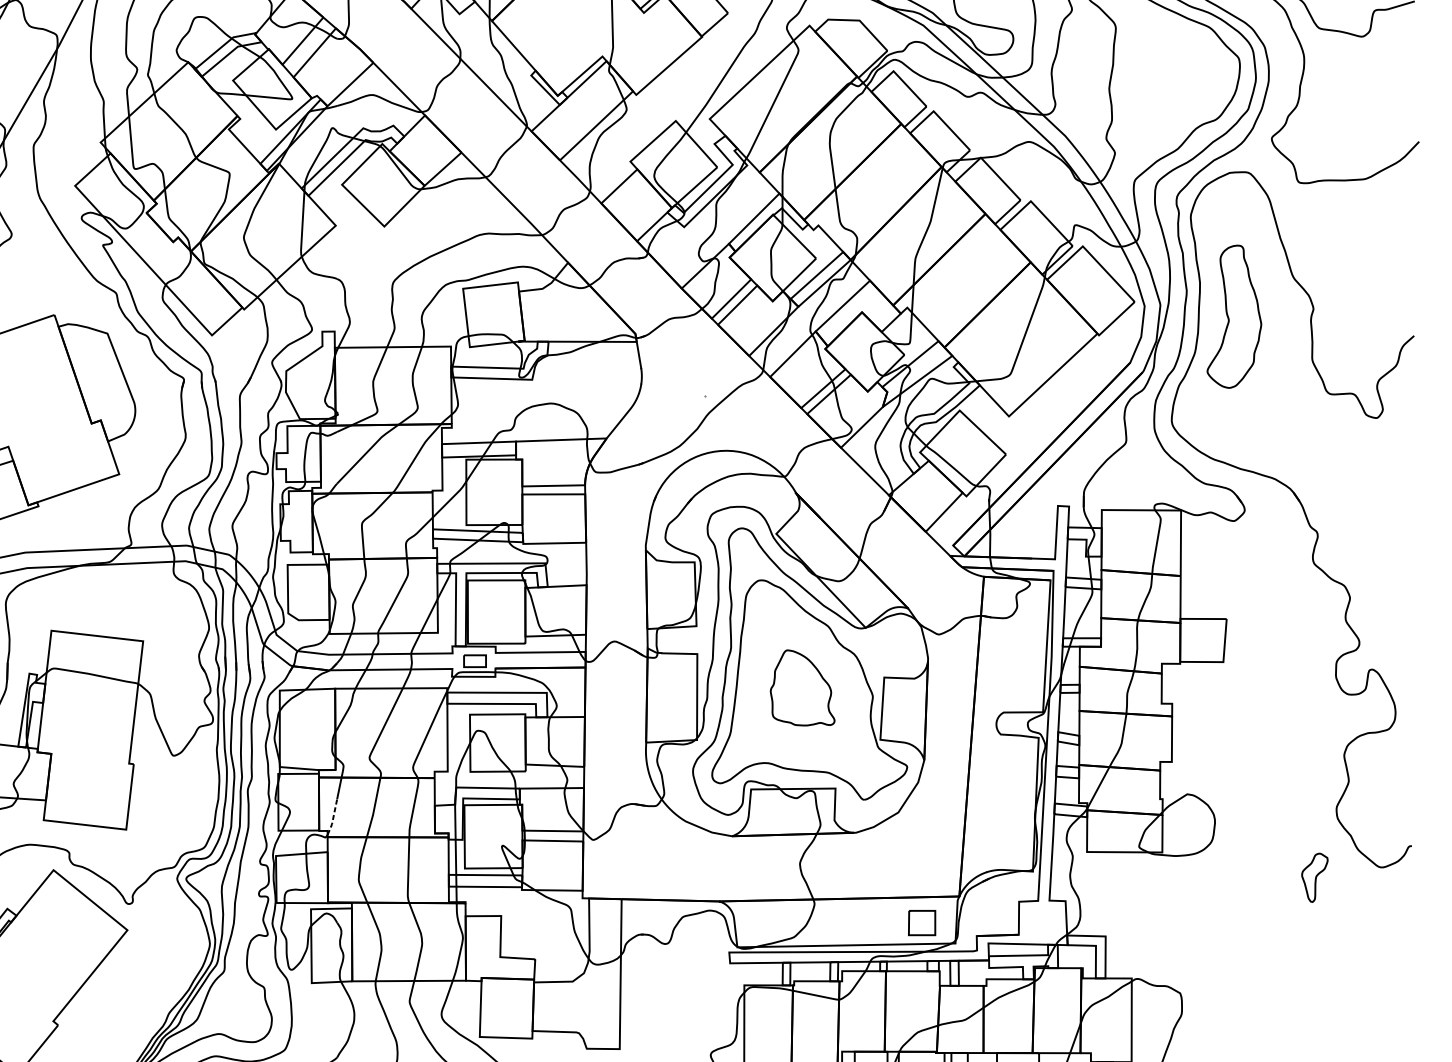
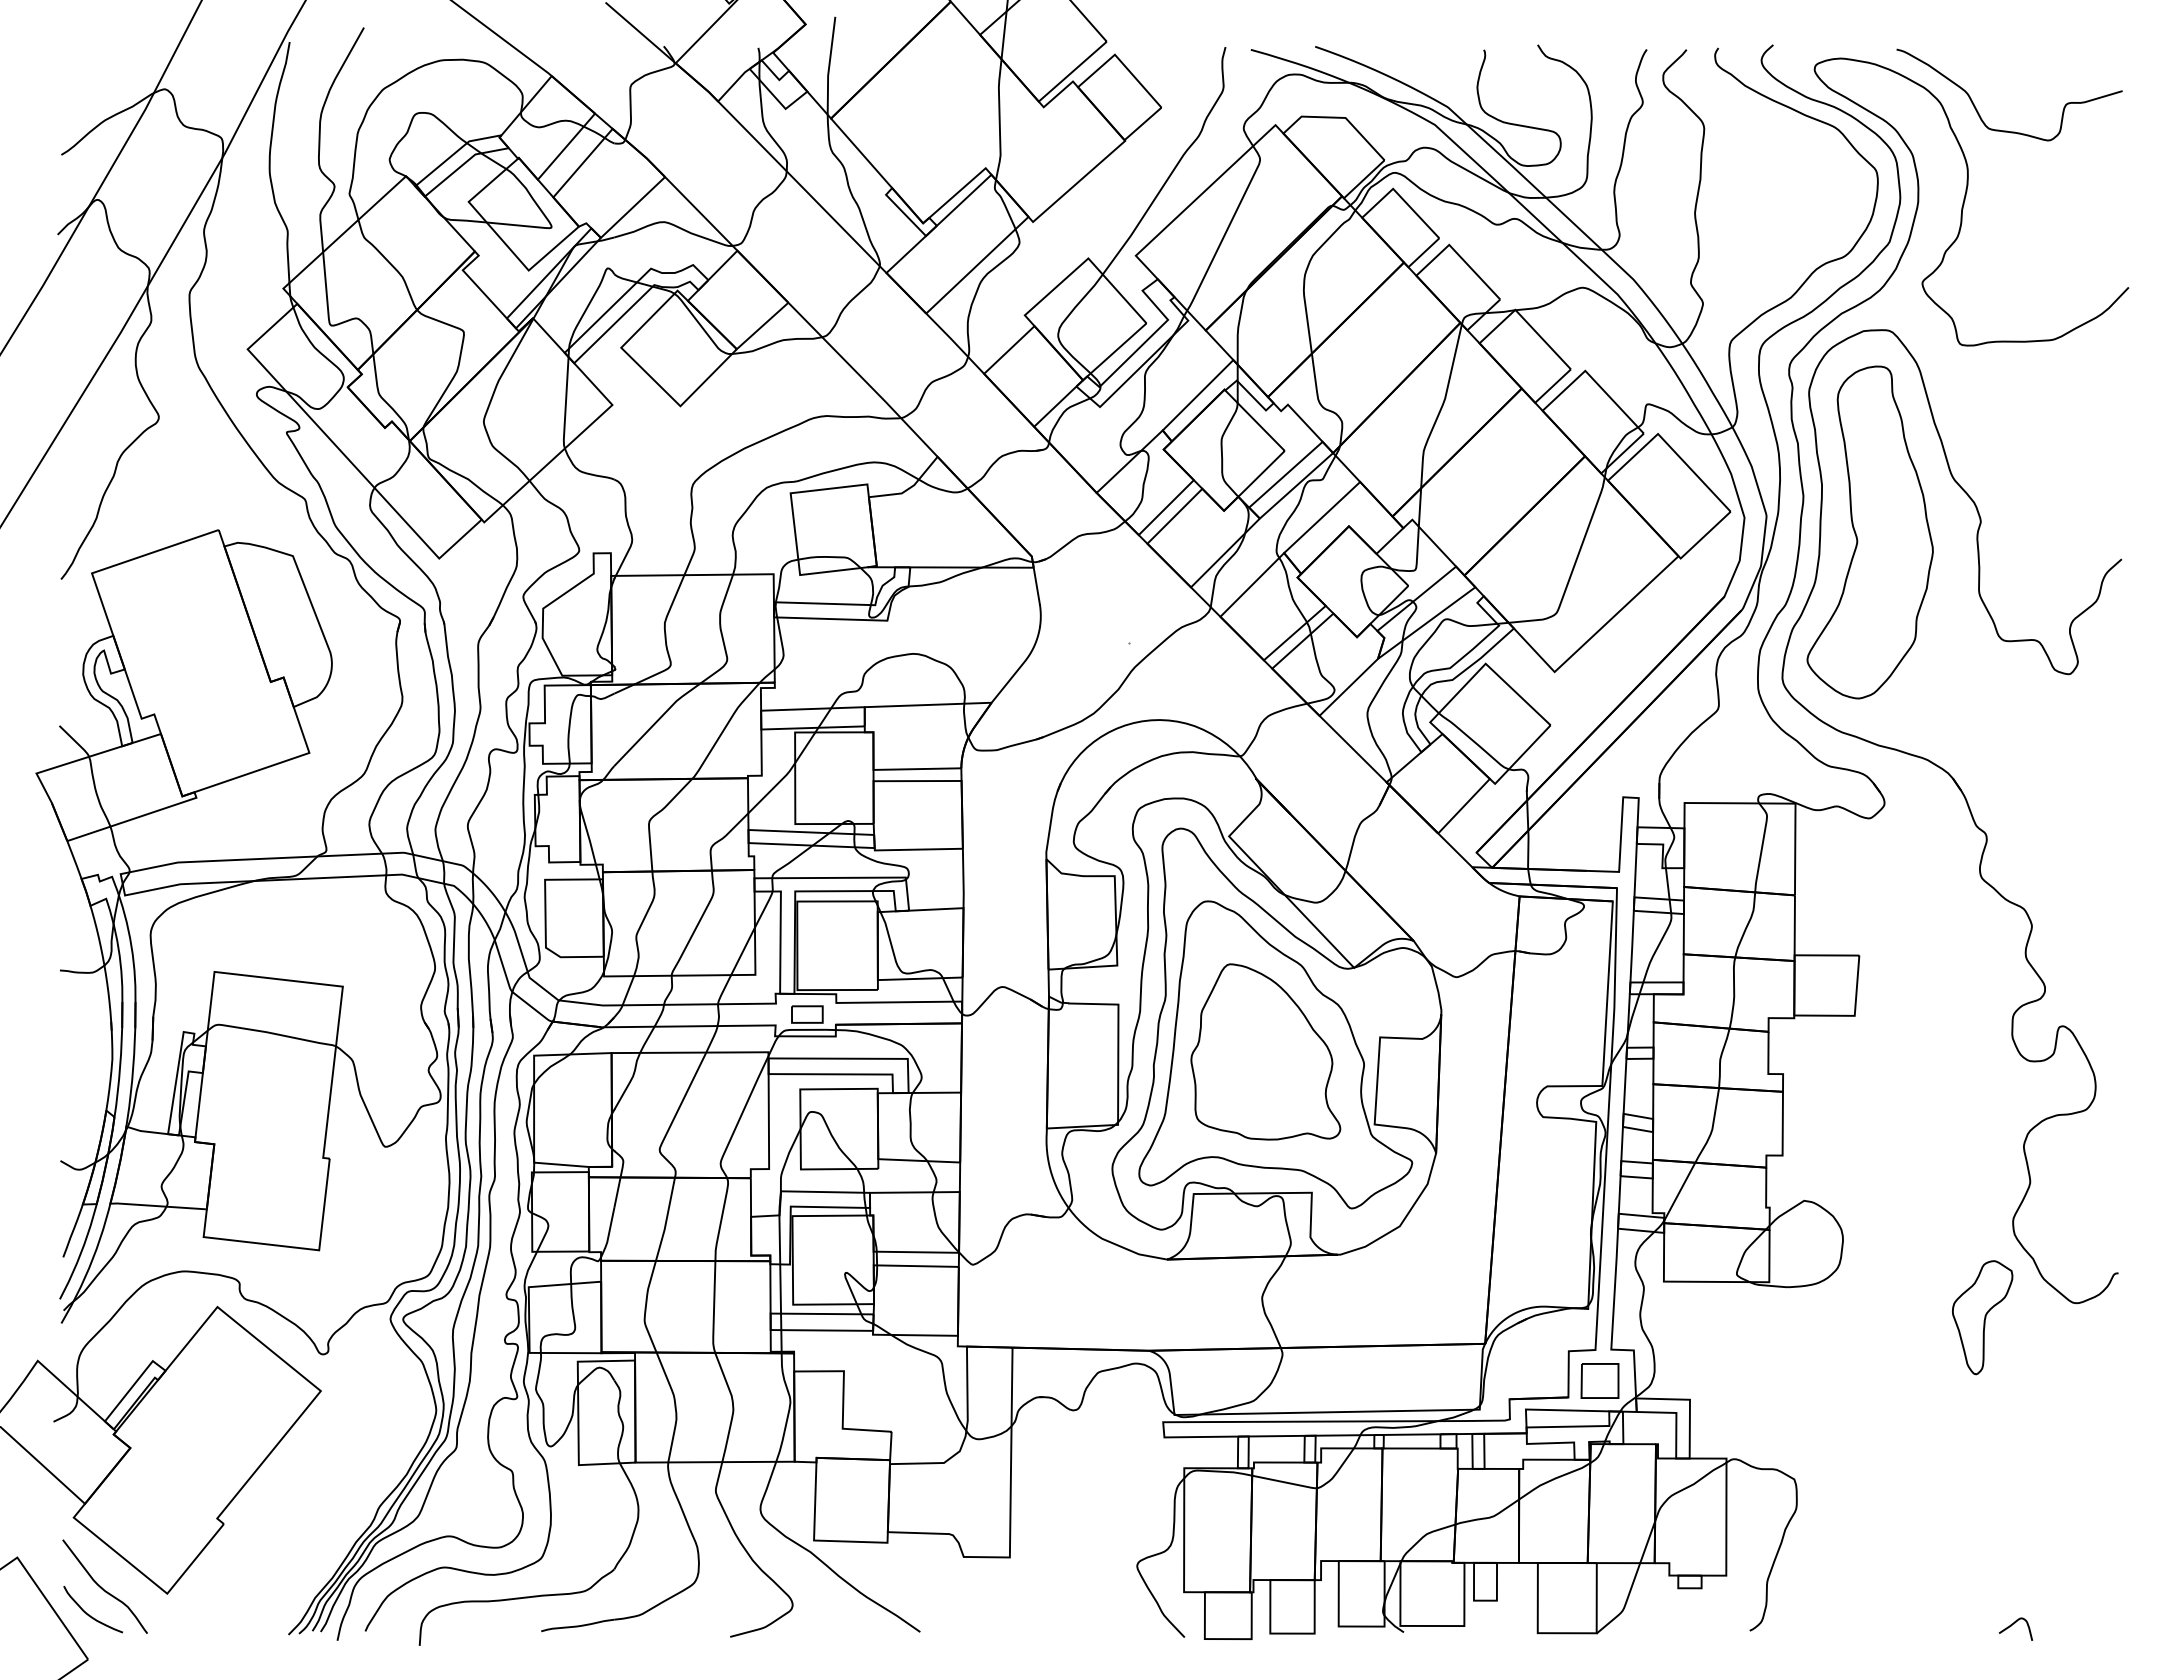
part: (1233, 316) -> (1869, 532), size x1.67
part: (802, 687) -> (1265, 1051), size x1.67
line: (333, 817) -> (609, 1233), dashed -> solid
part: (1314, 877) -> (1982, 1317), size x1.67
part: (921, 922) -> (1599, 1380), moved

